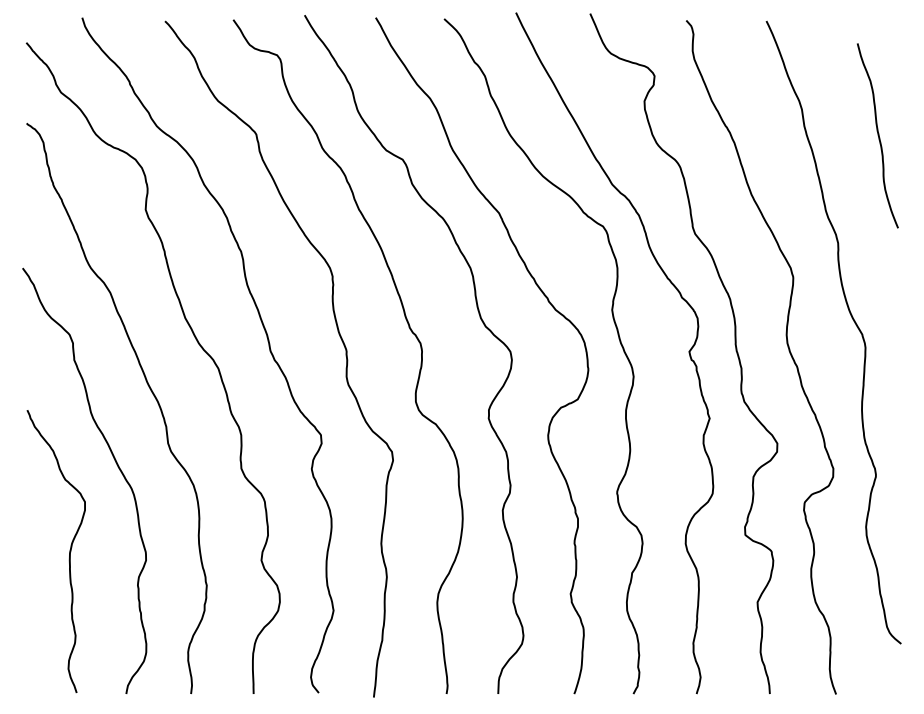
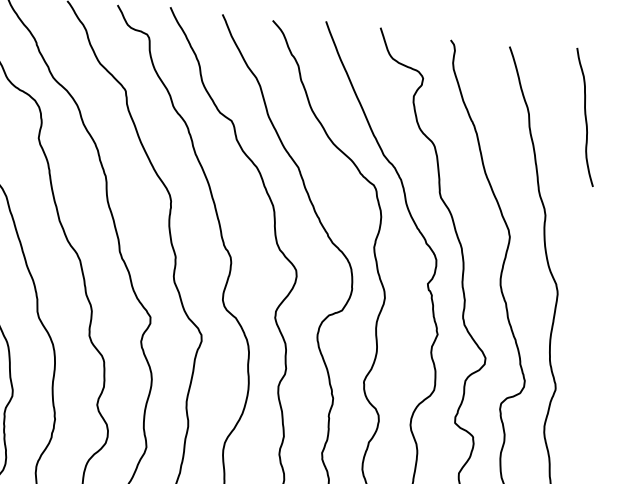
curve: (877, 135) -> (584, 117), moved

